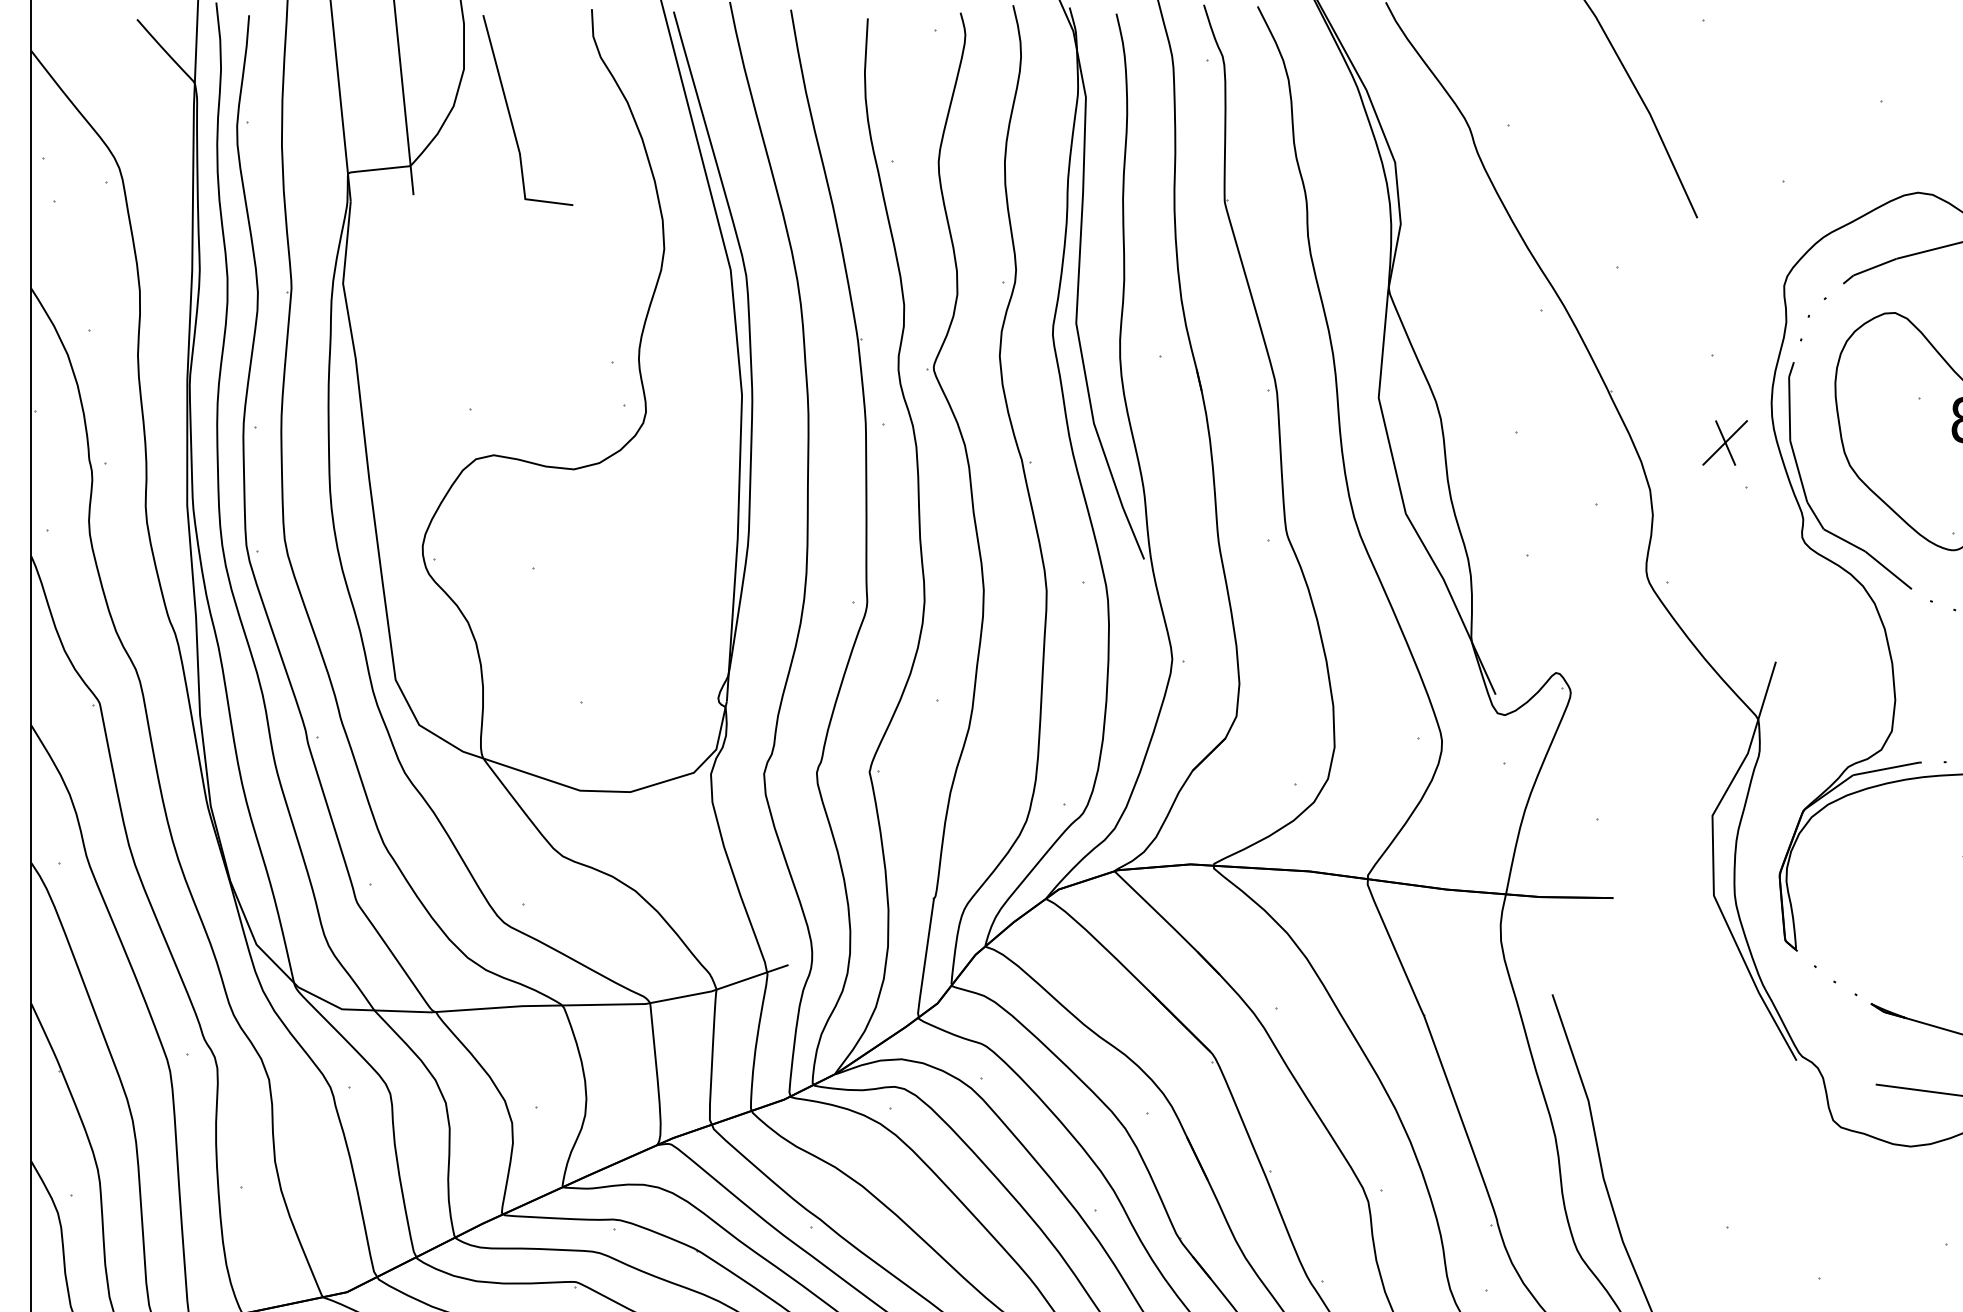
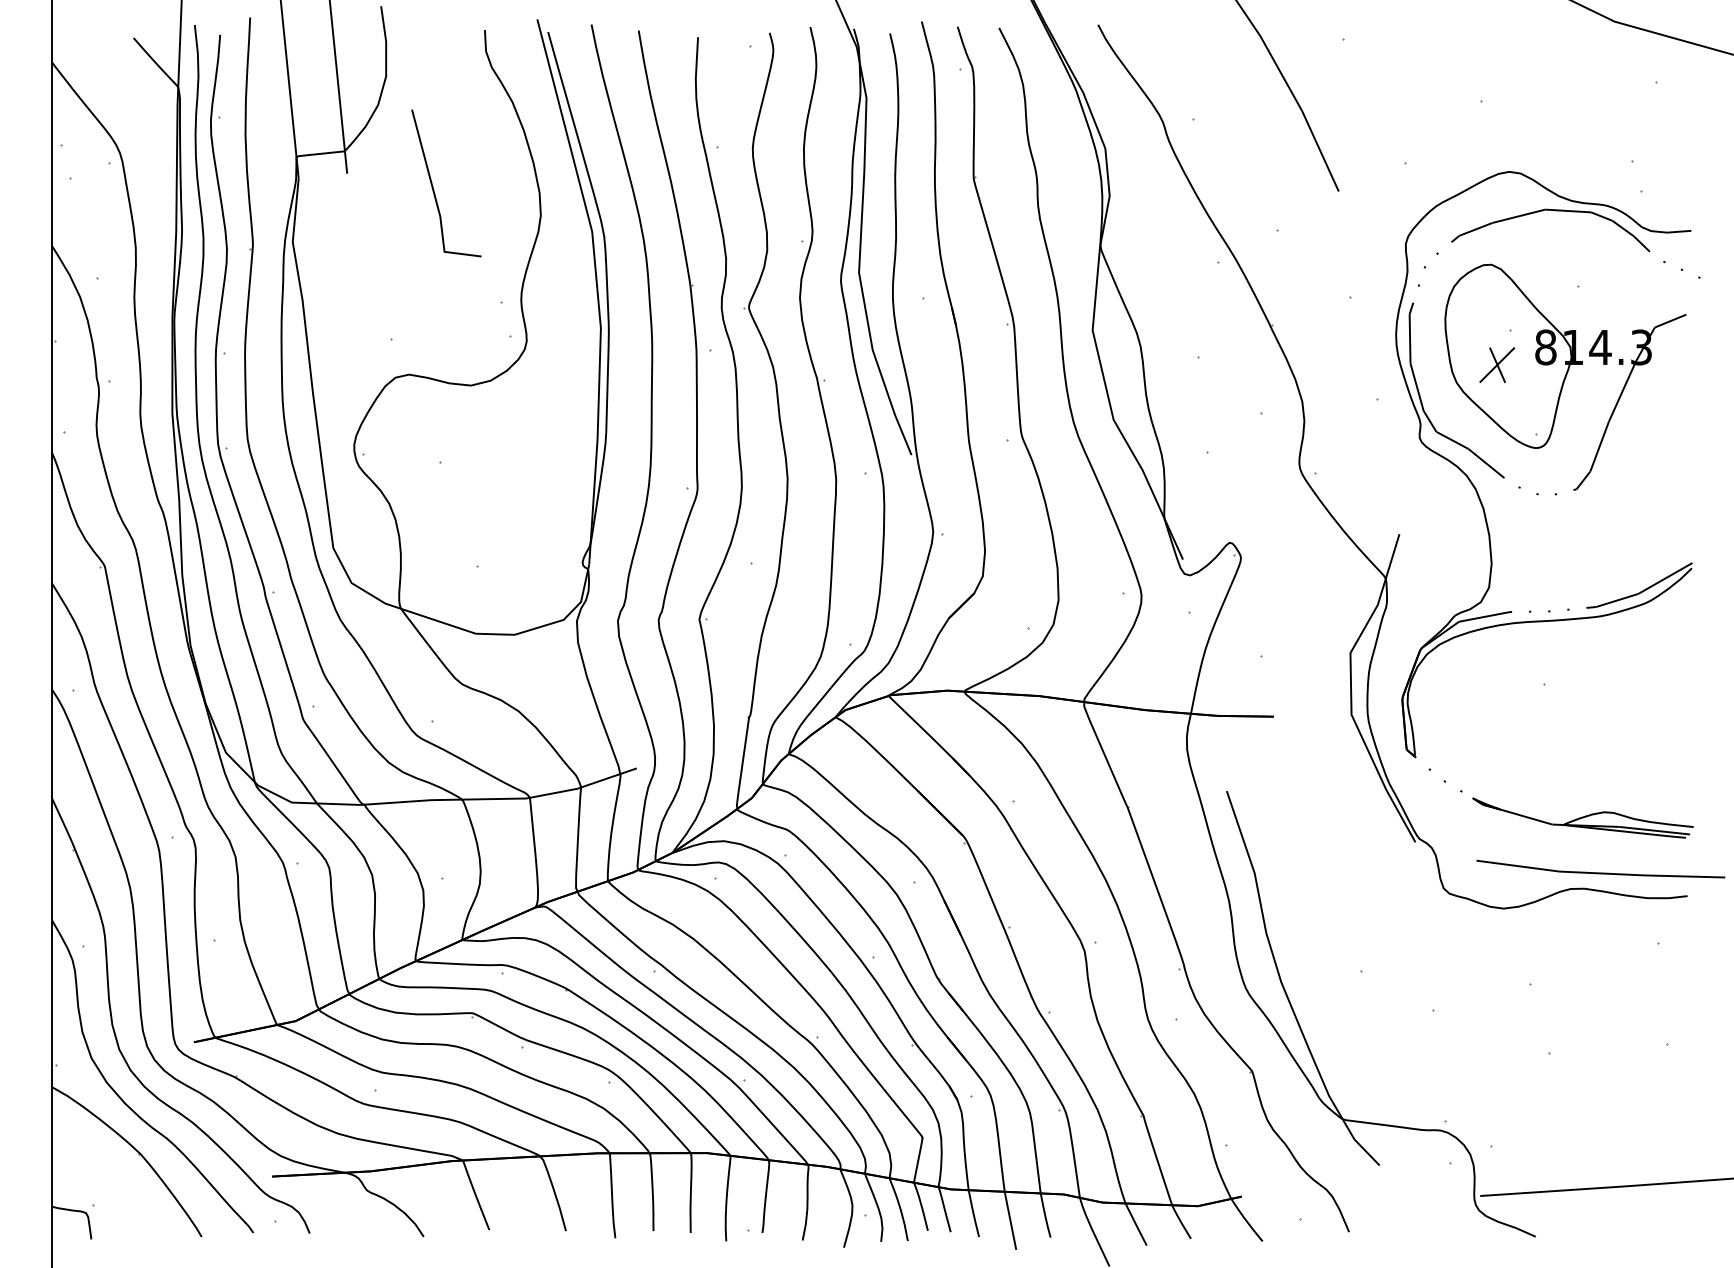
line: (511, 114) -> (433, 186), moved
part: (1725, 442) -> (1497, 364), moved

